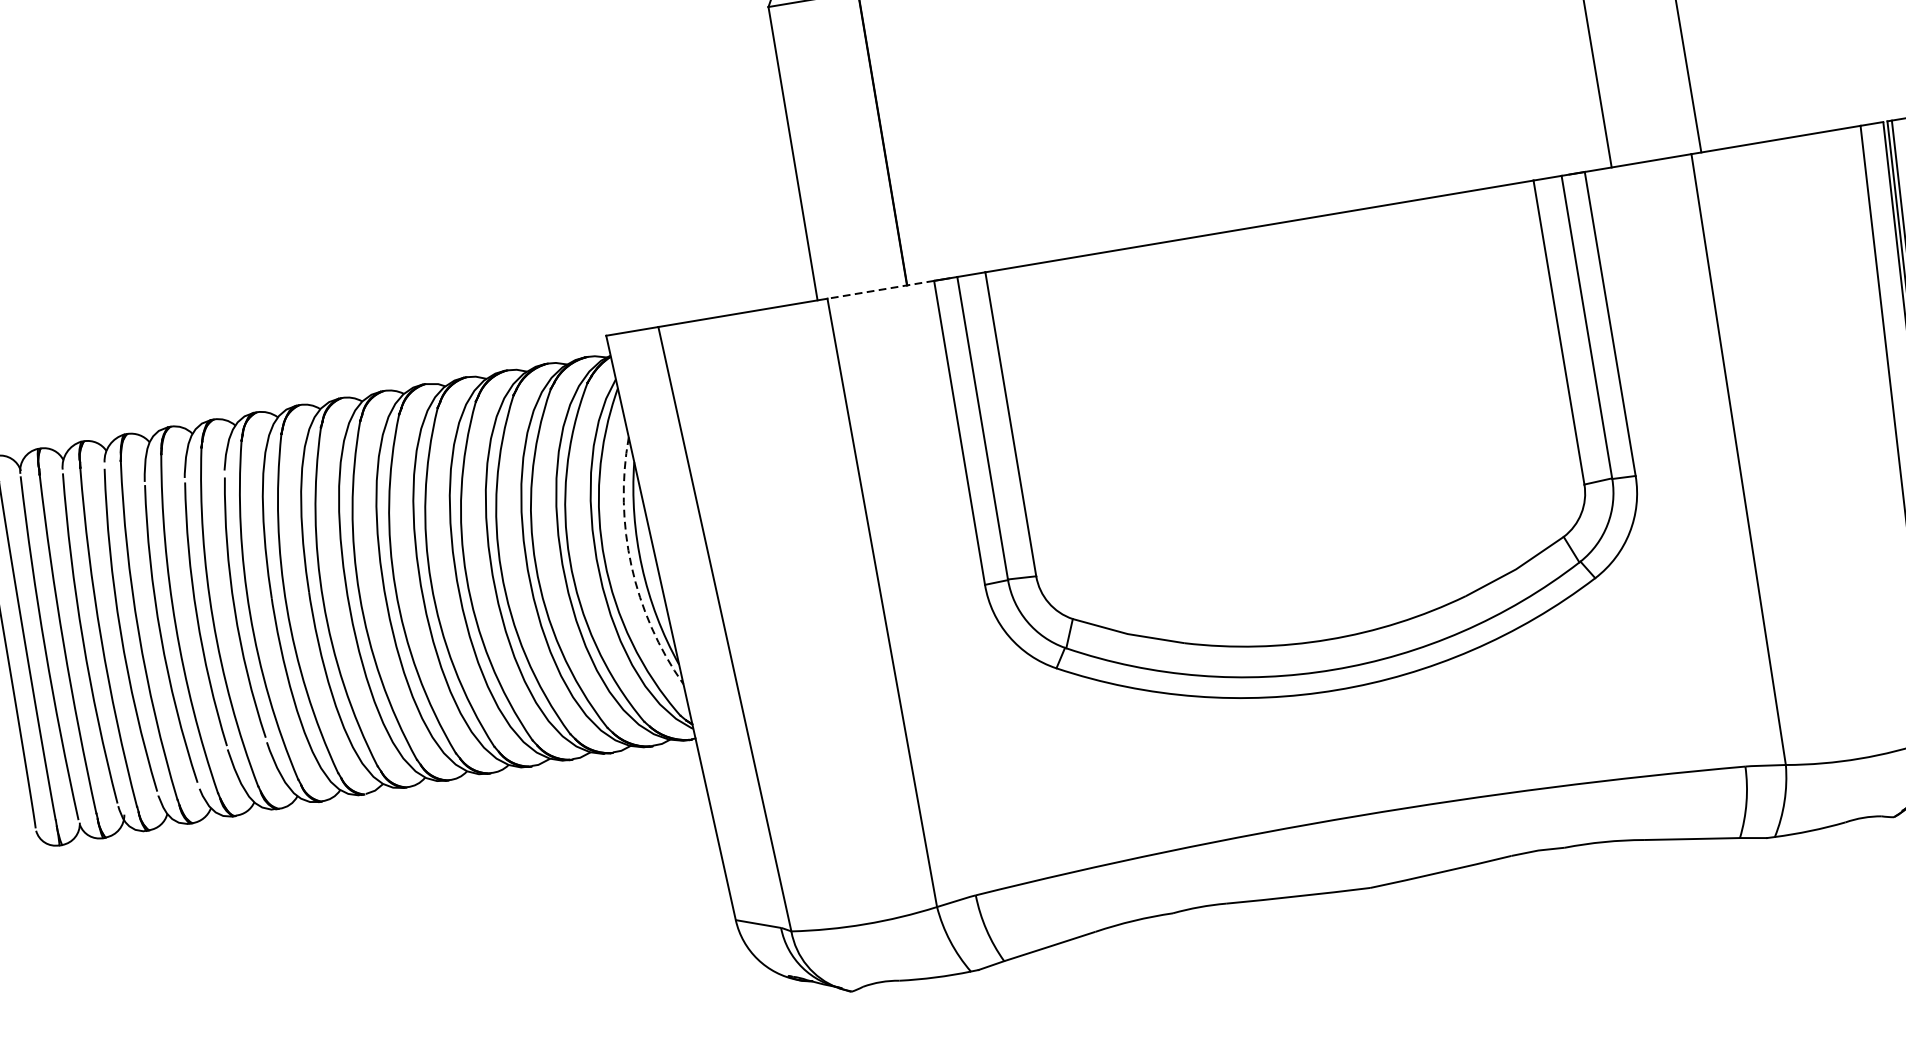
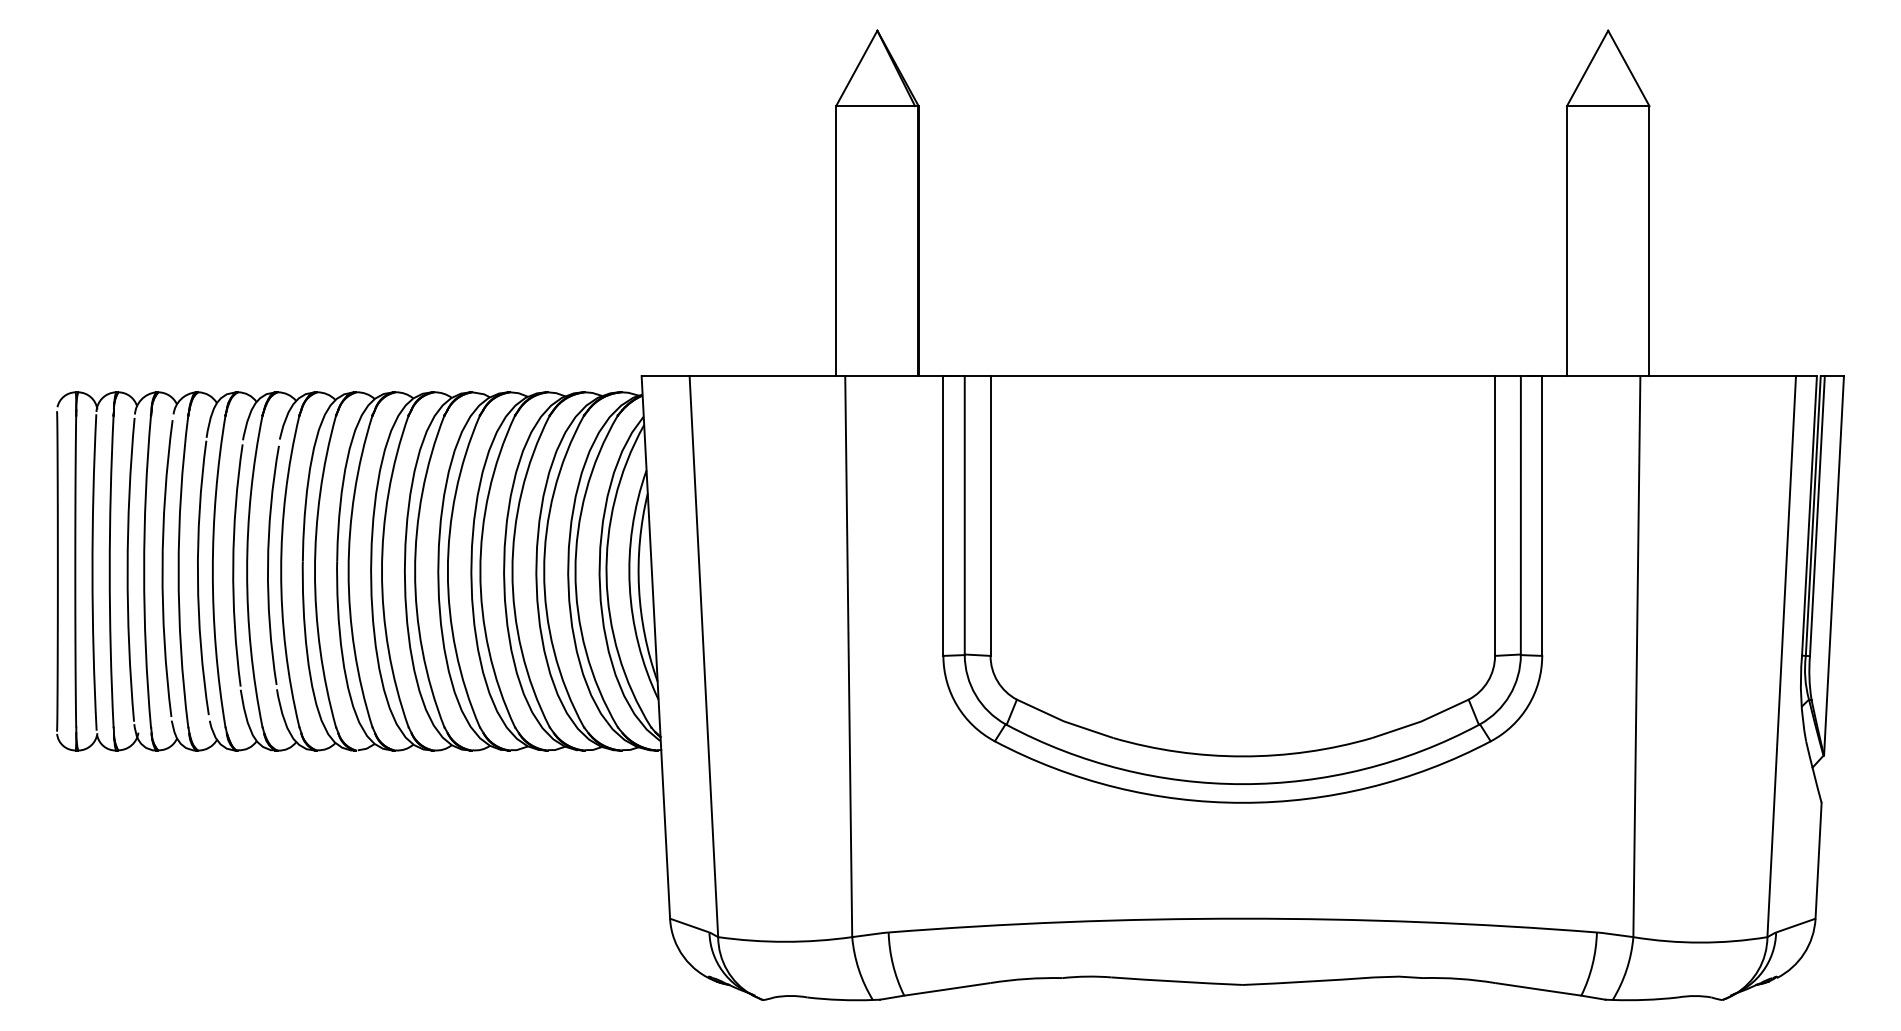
line: (879, 290) -> (893, 376), dashed -> solid
arc: (631, 566) -> (629, 586), dashed -> solid

